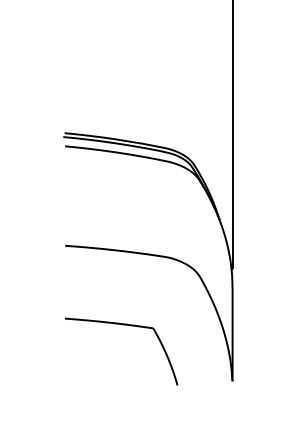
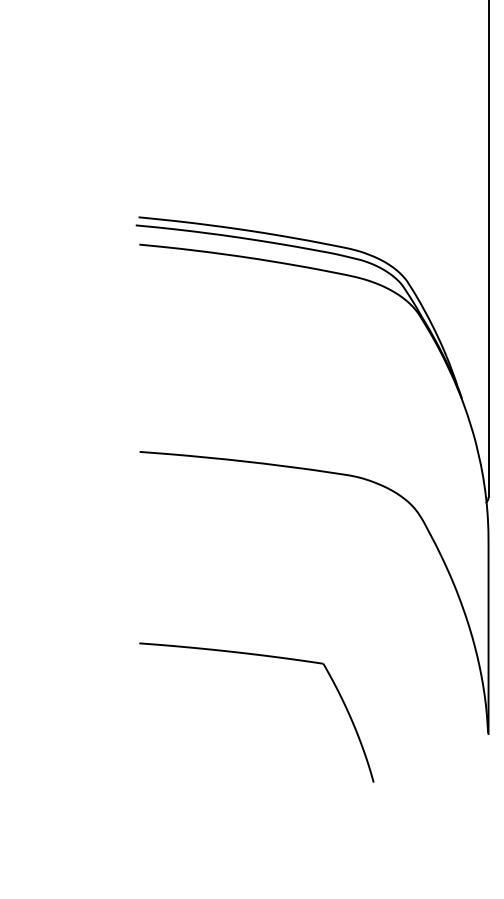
part: (122, 325) -> (259, 657), moved

